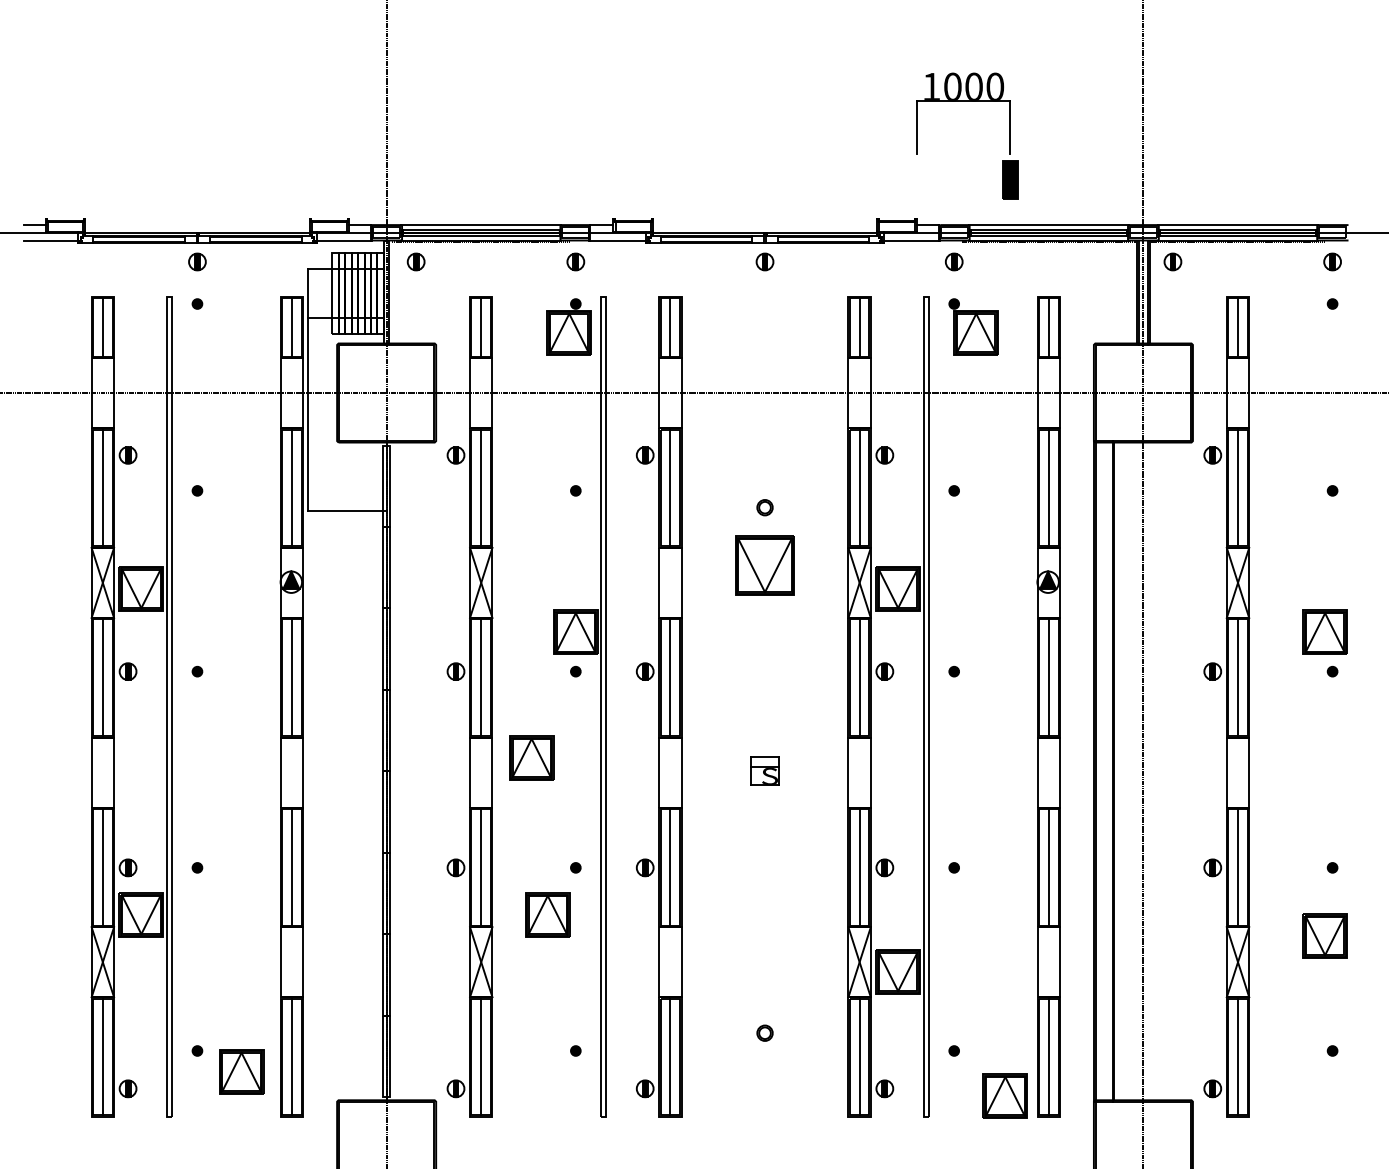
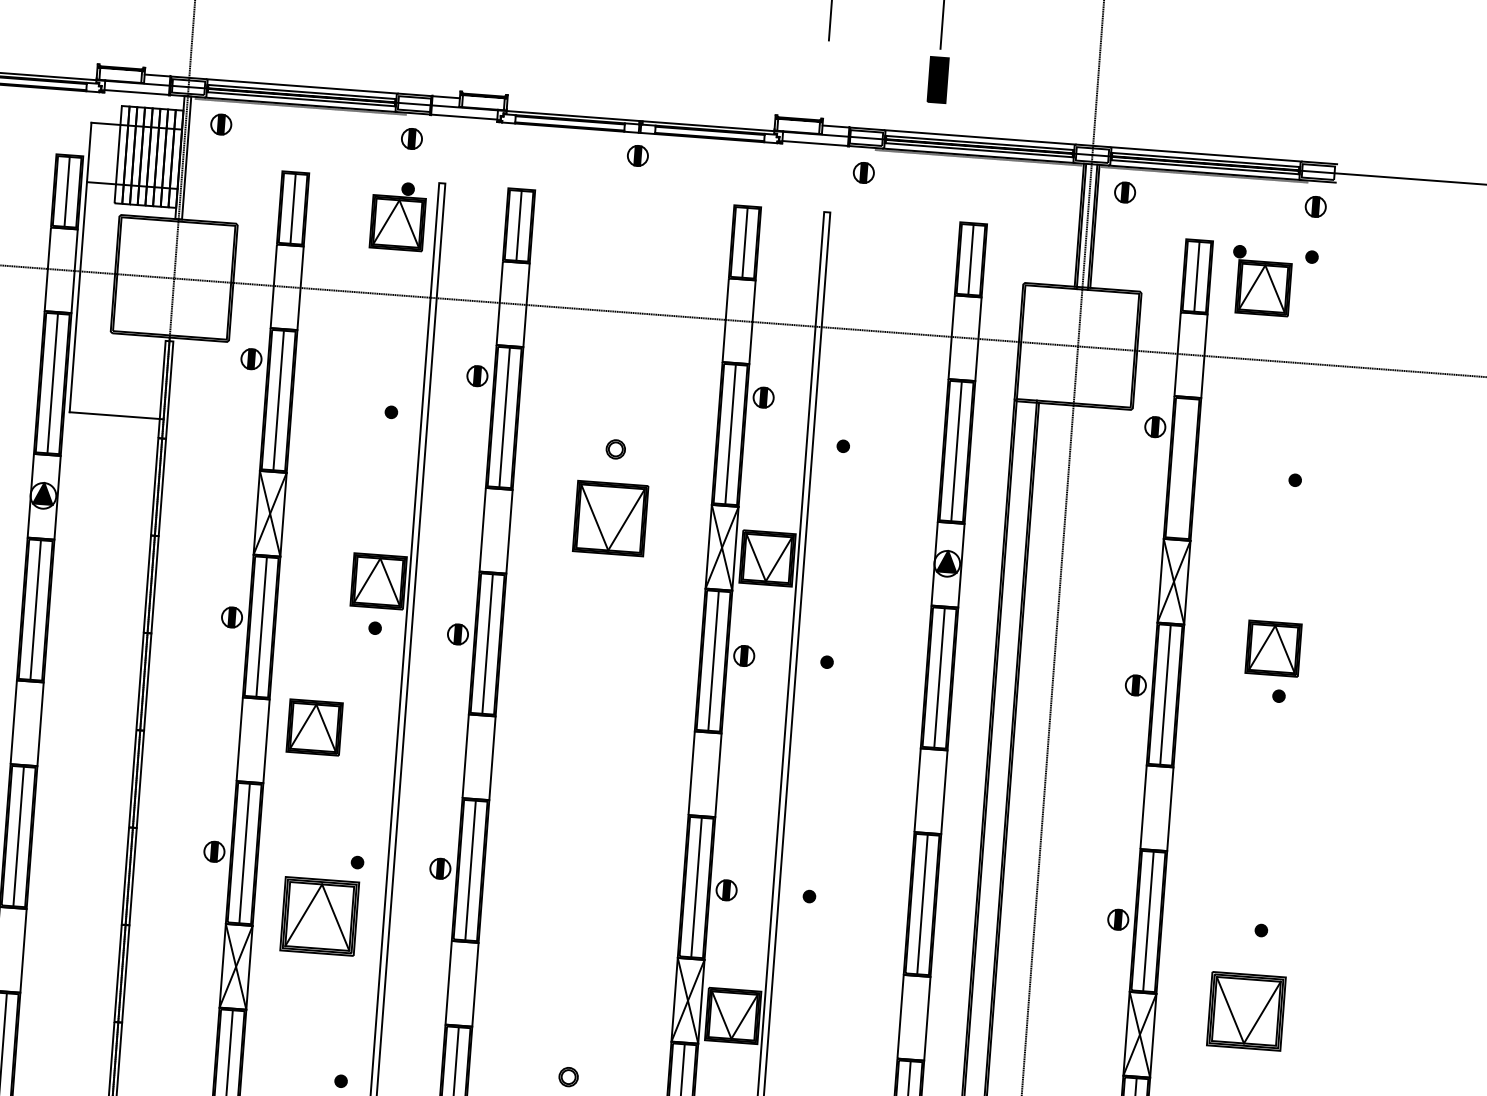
part: (973, 326) -> (1260, 280), moved
line: (1238, 487) -> (1183, 467), removed
part: (764, 770) -> (591, 763), removed
part: (547, 914) -> (319, 915), size x1.4
part: (1324, 935) -> (1245, 1010), size x1.4

